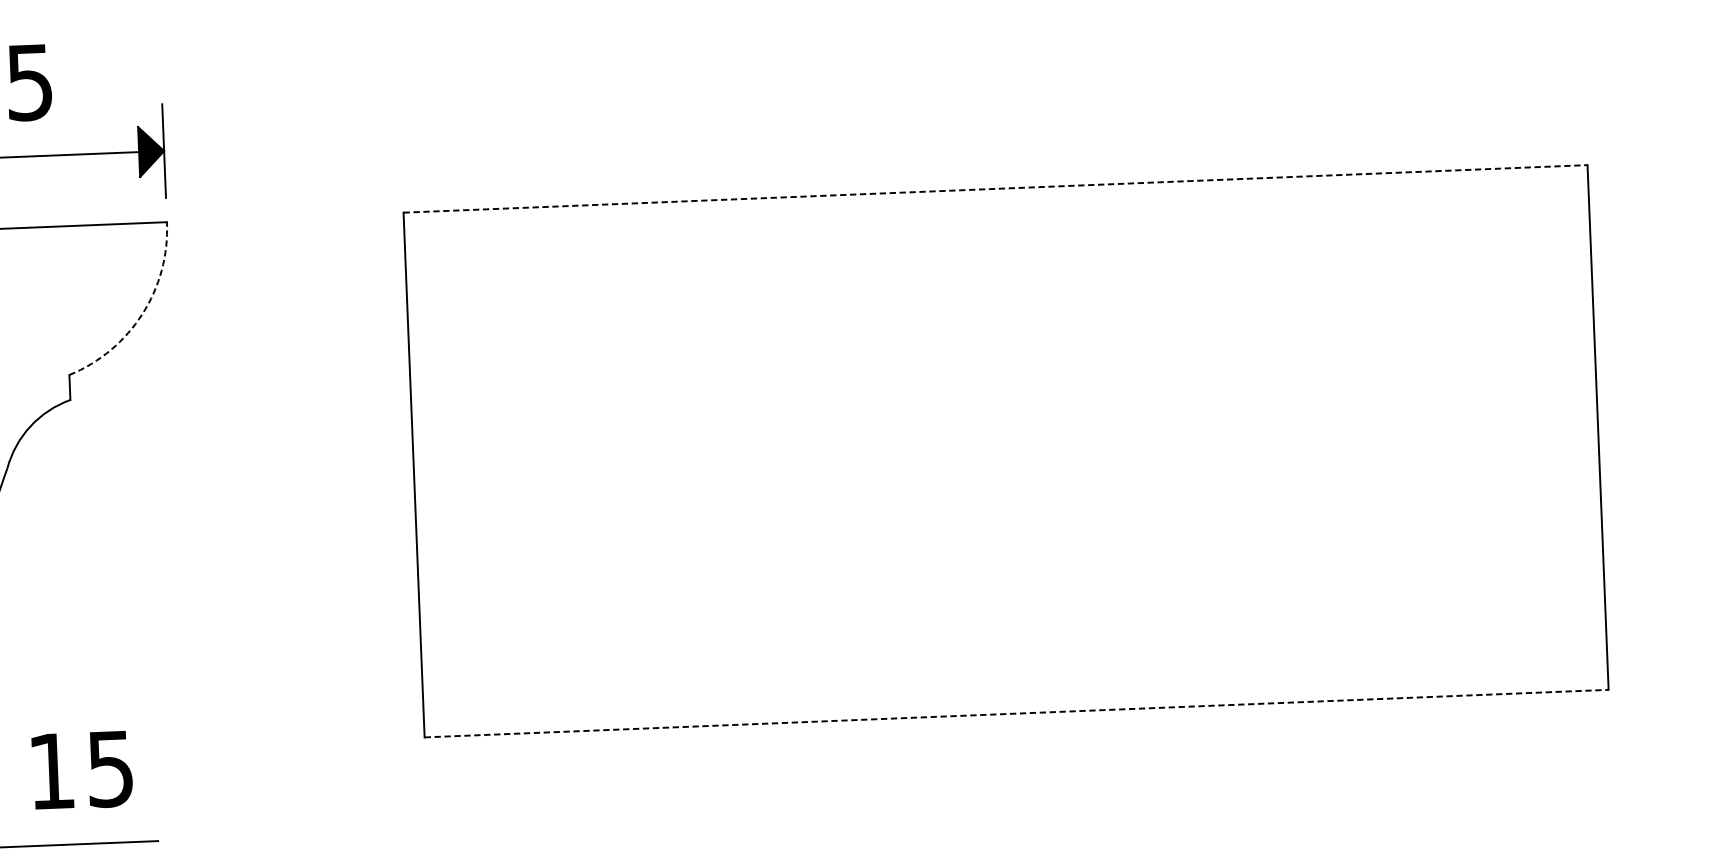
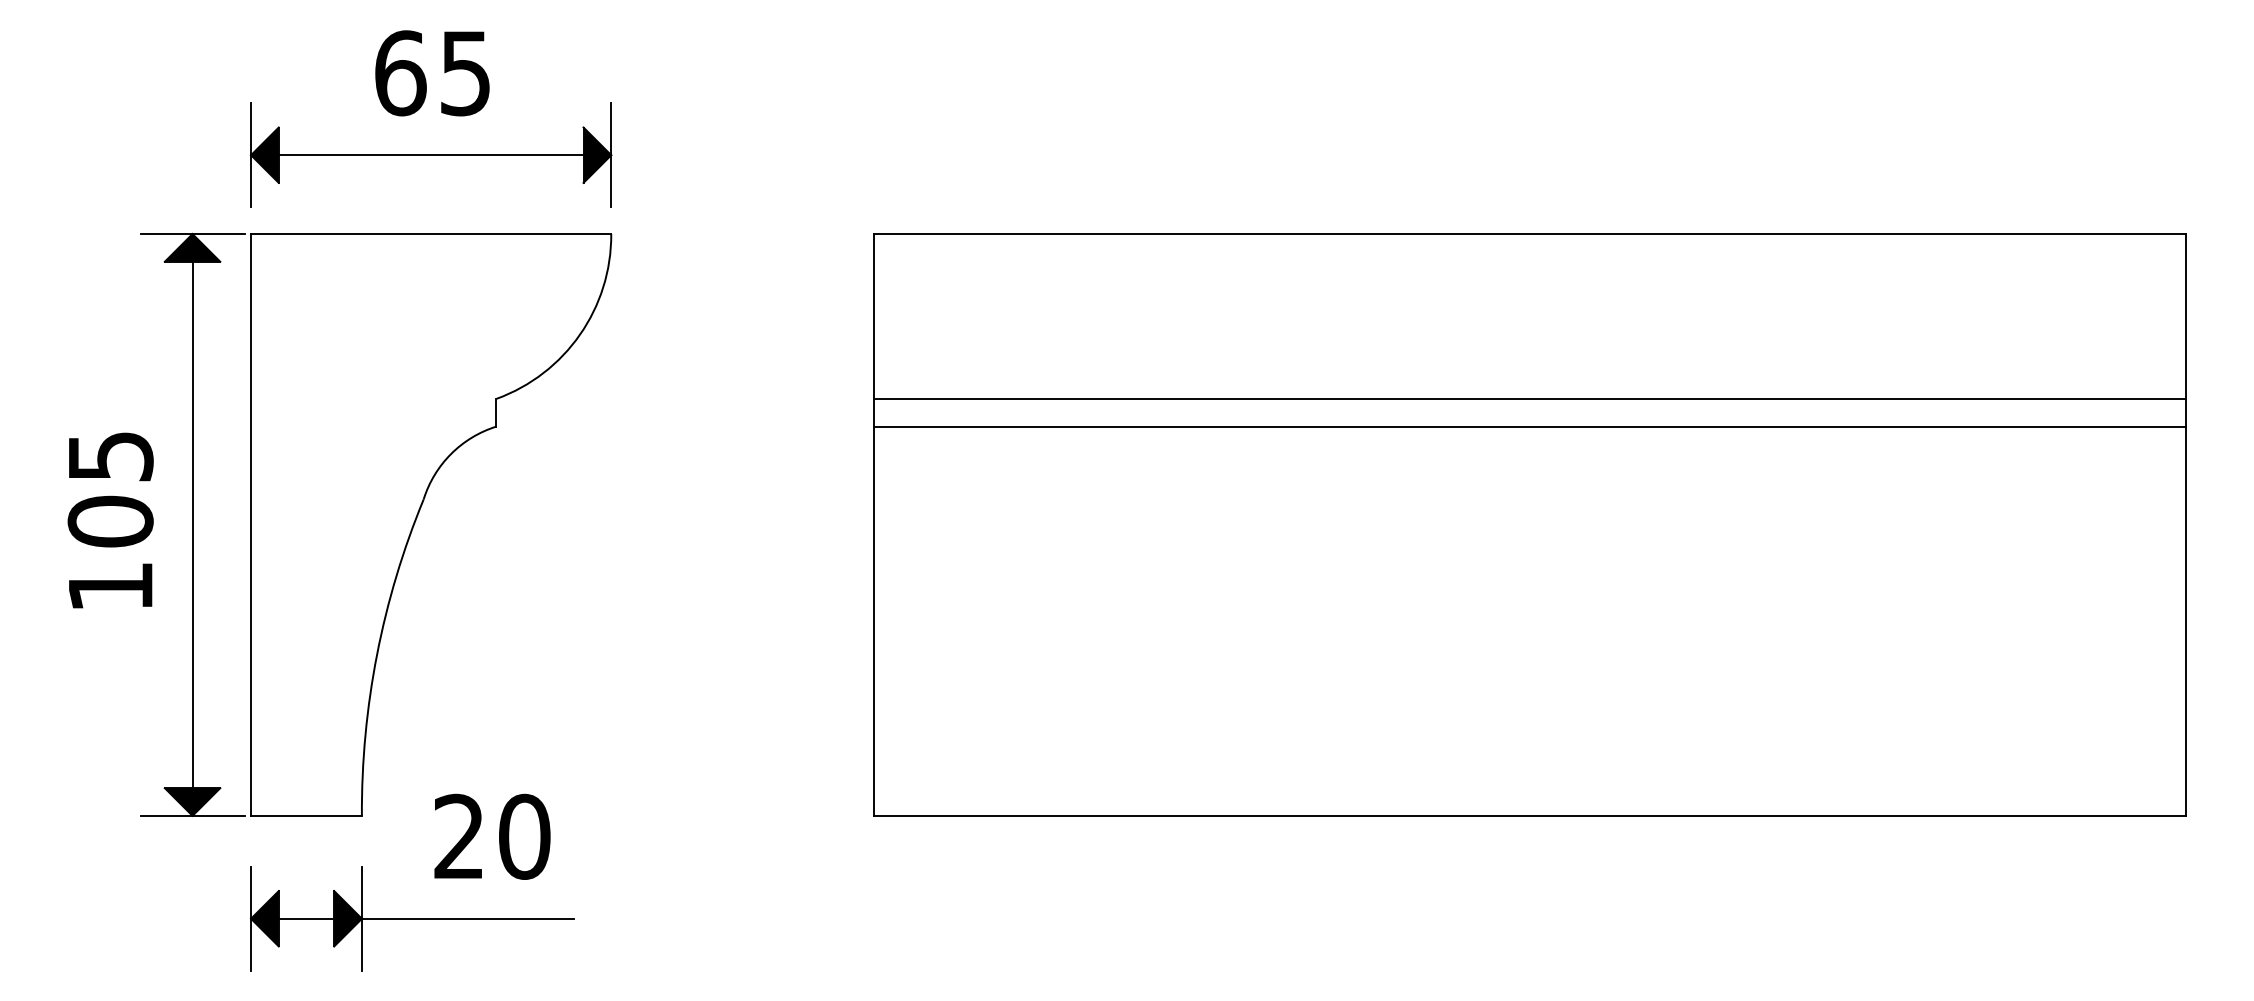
line: (996, 189) -> (1530, 234), dashed -> solid
arc: (142, 313) -> (580, 334), dashed -> solid
line: (1001, 337) -> (1529, 398), added
line: (1002, 362) -> (1529, 426), added
line: (1017, 713) -> (1530, 815), dashed -> solid
text: (81, 769) -> (492, 836), 15 -> 20

